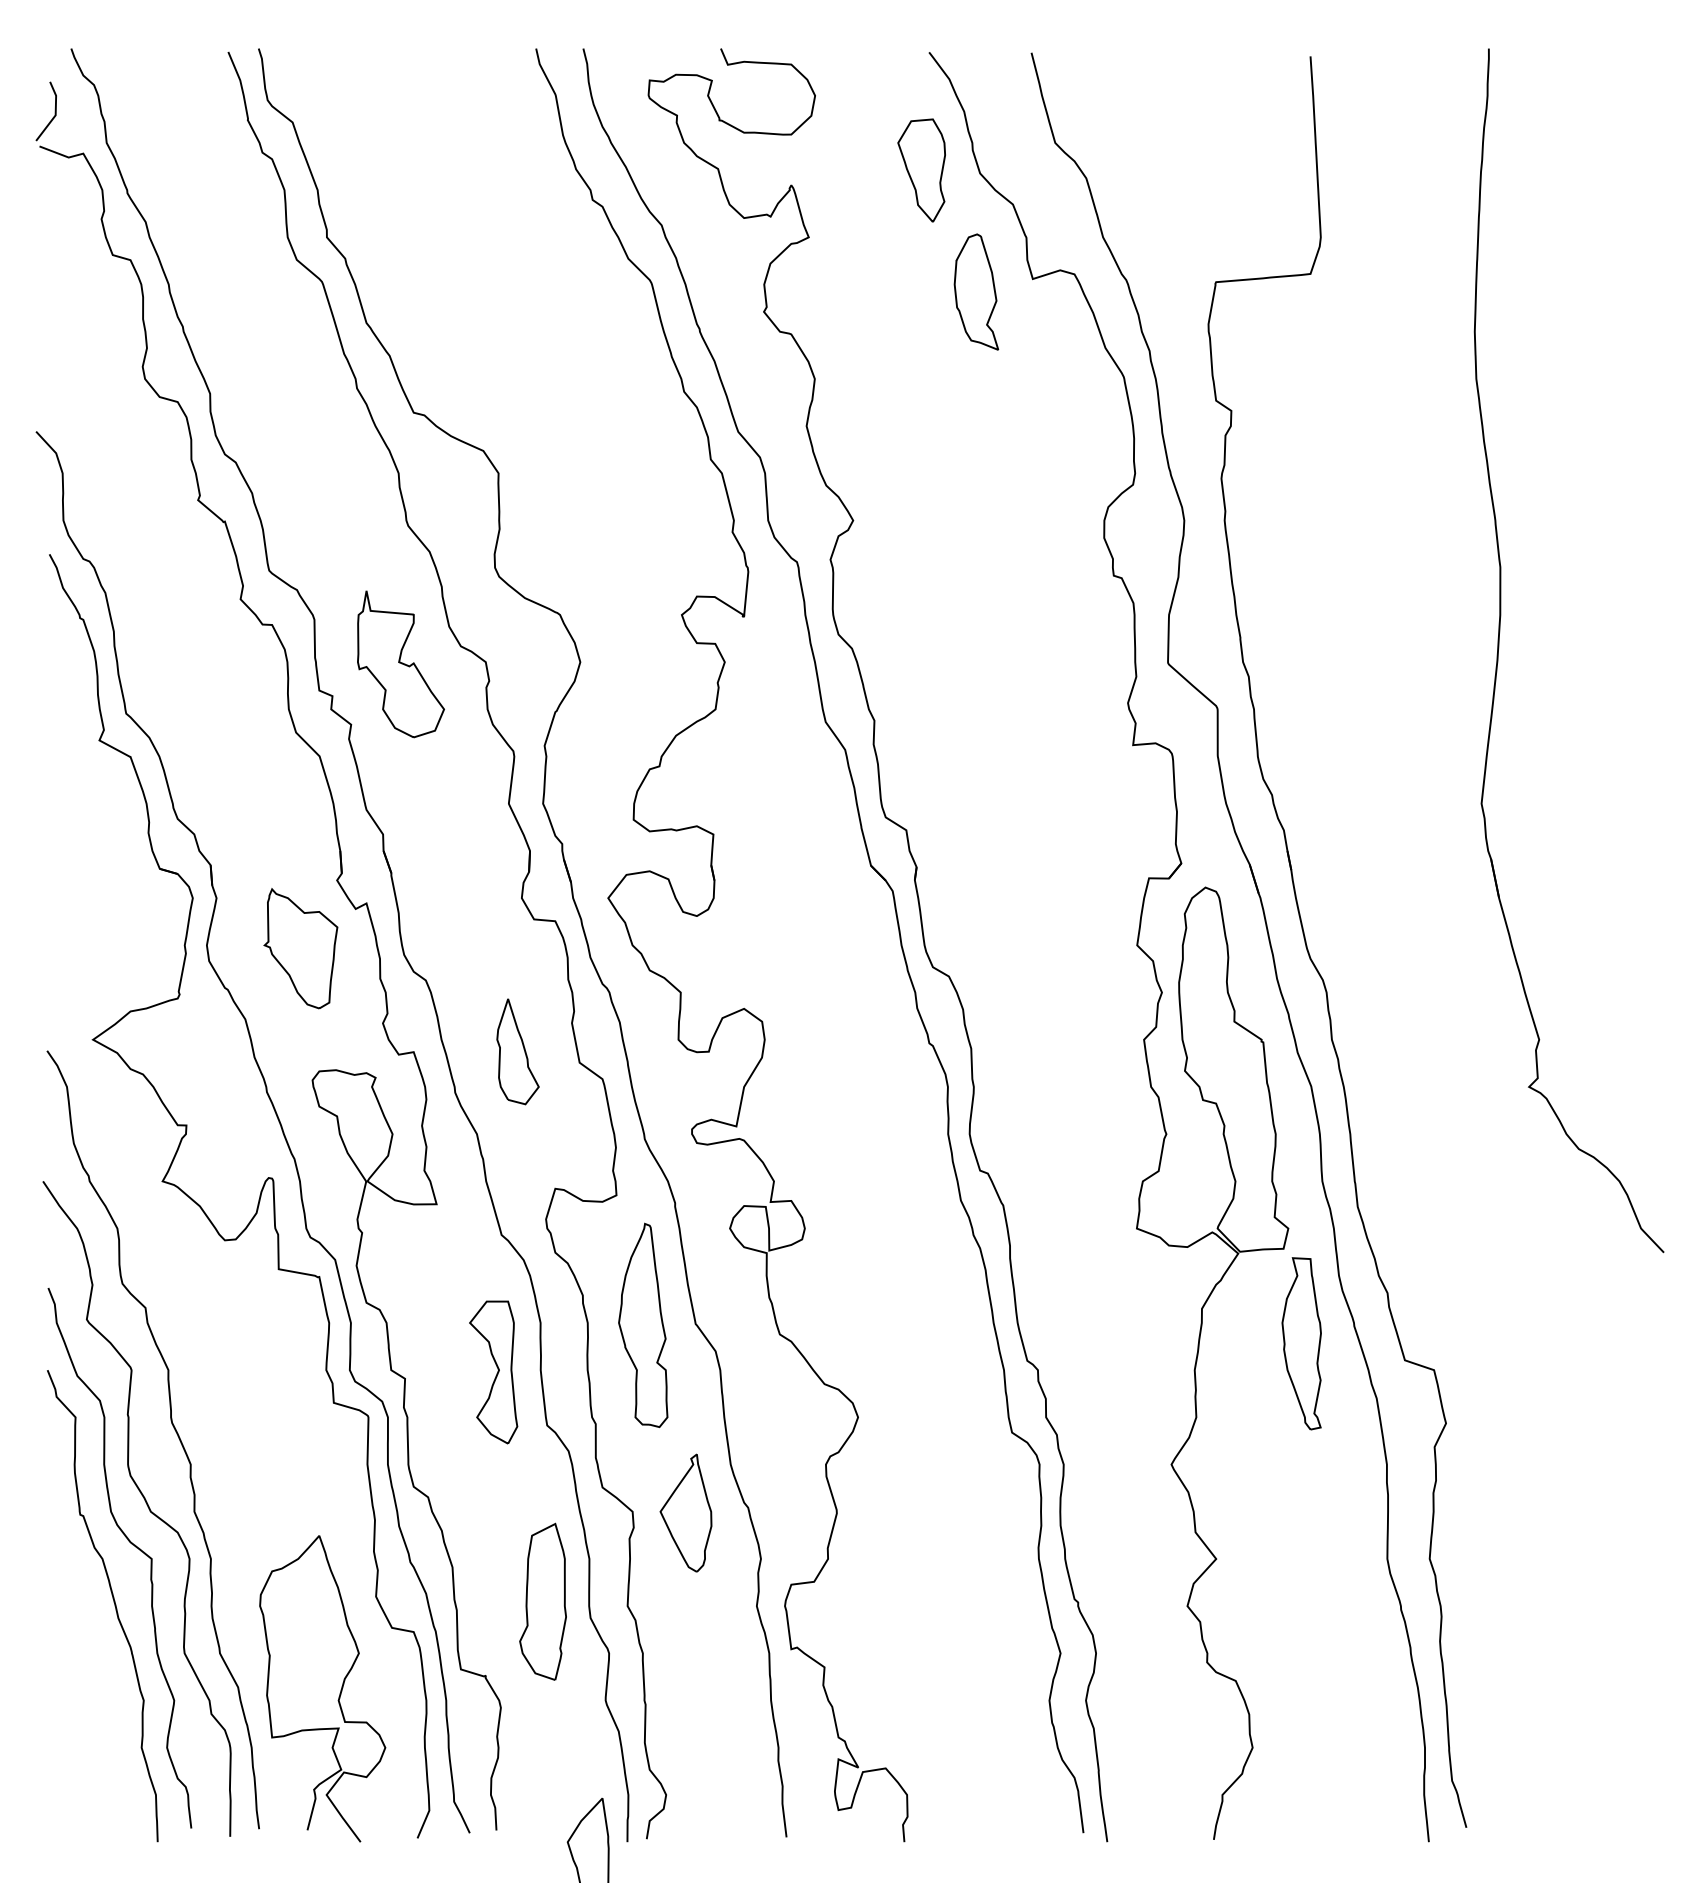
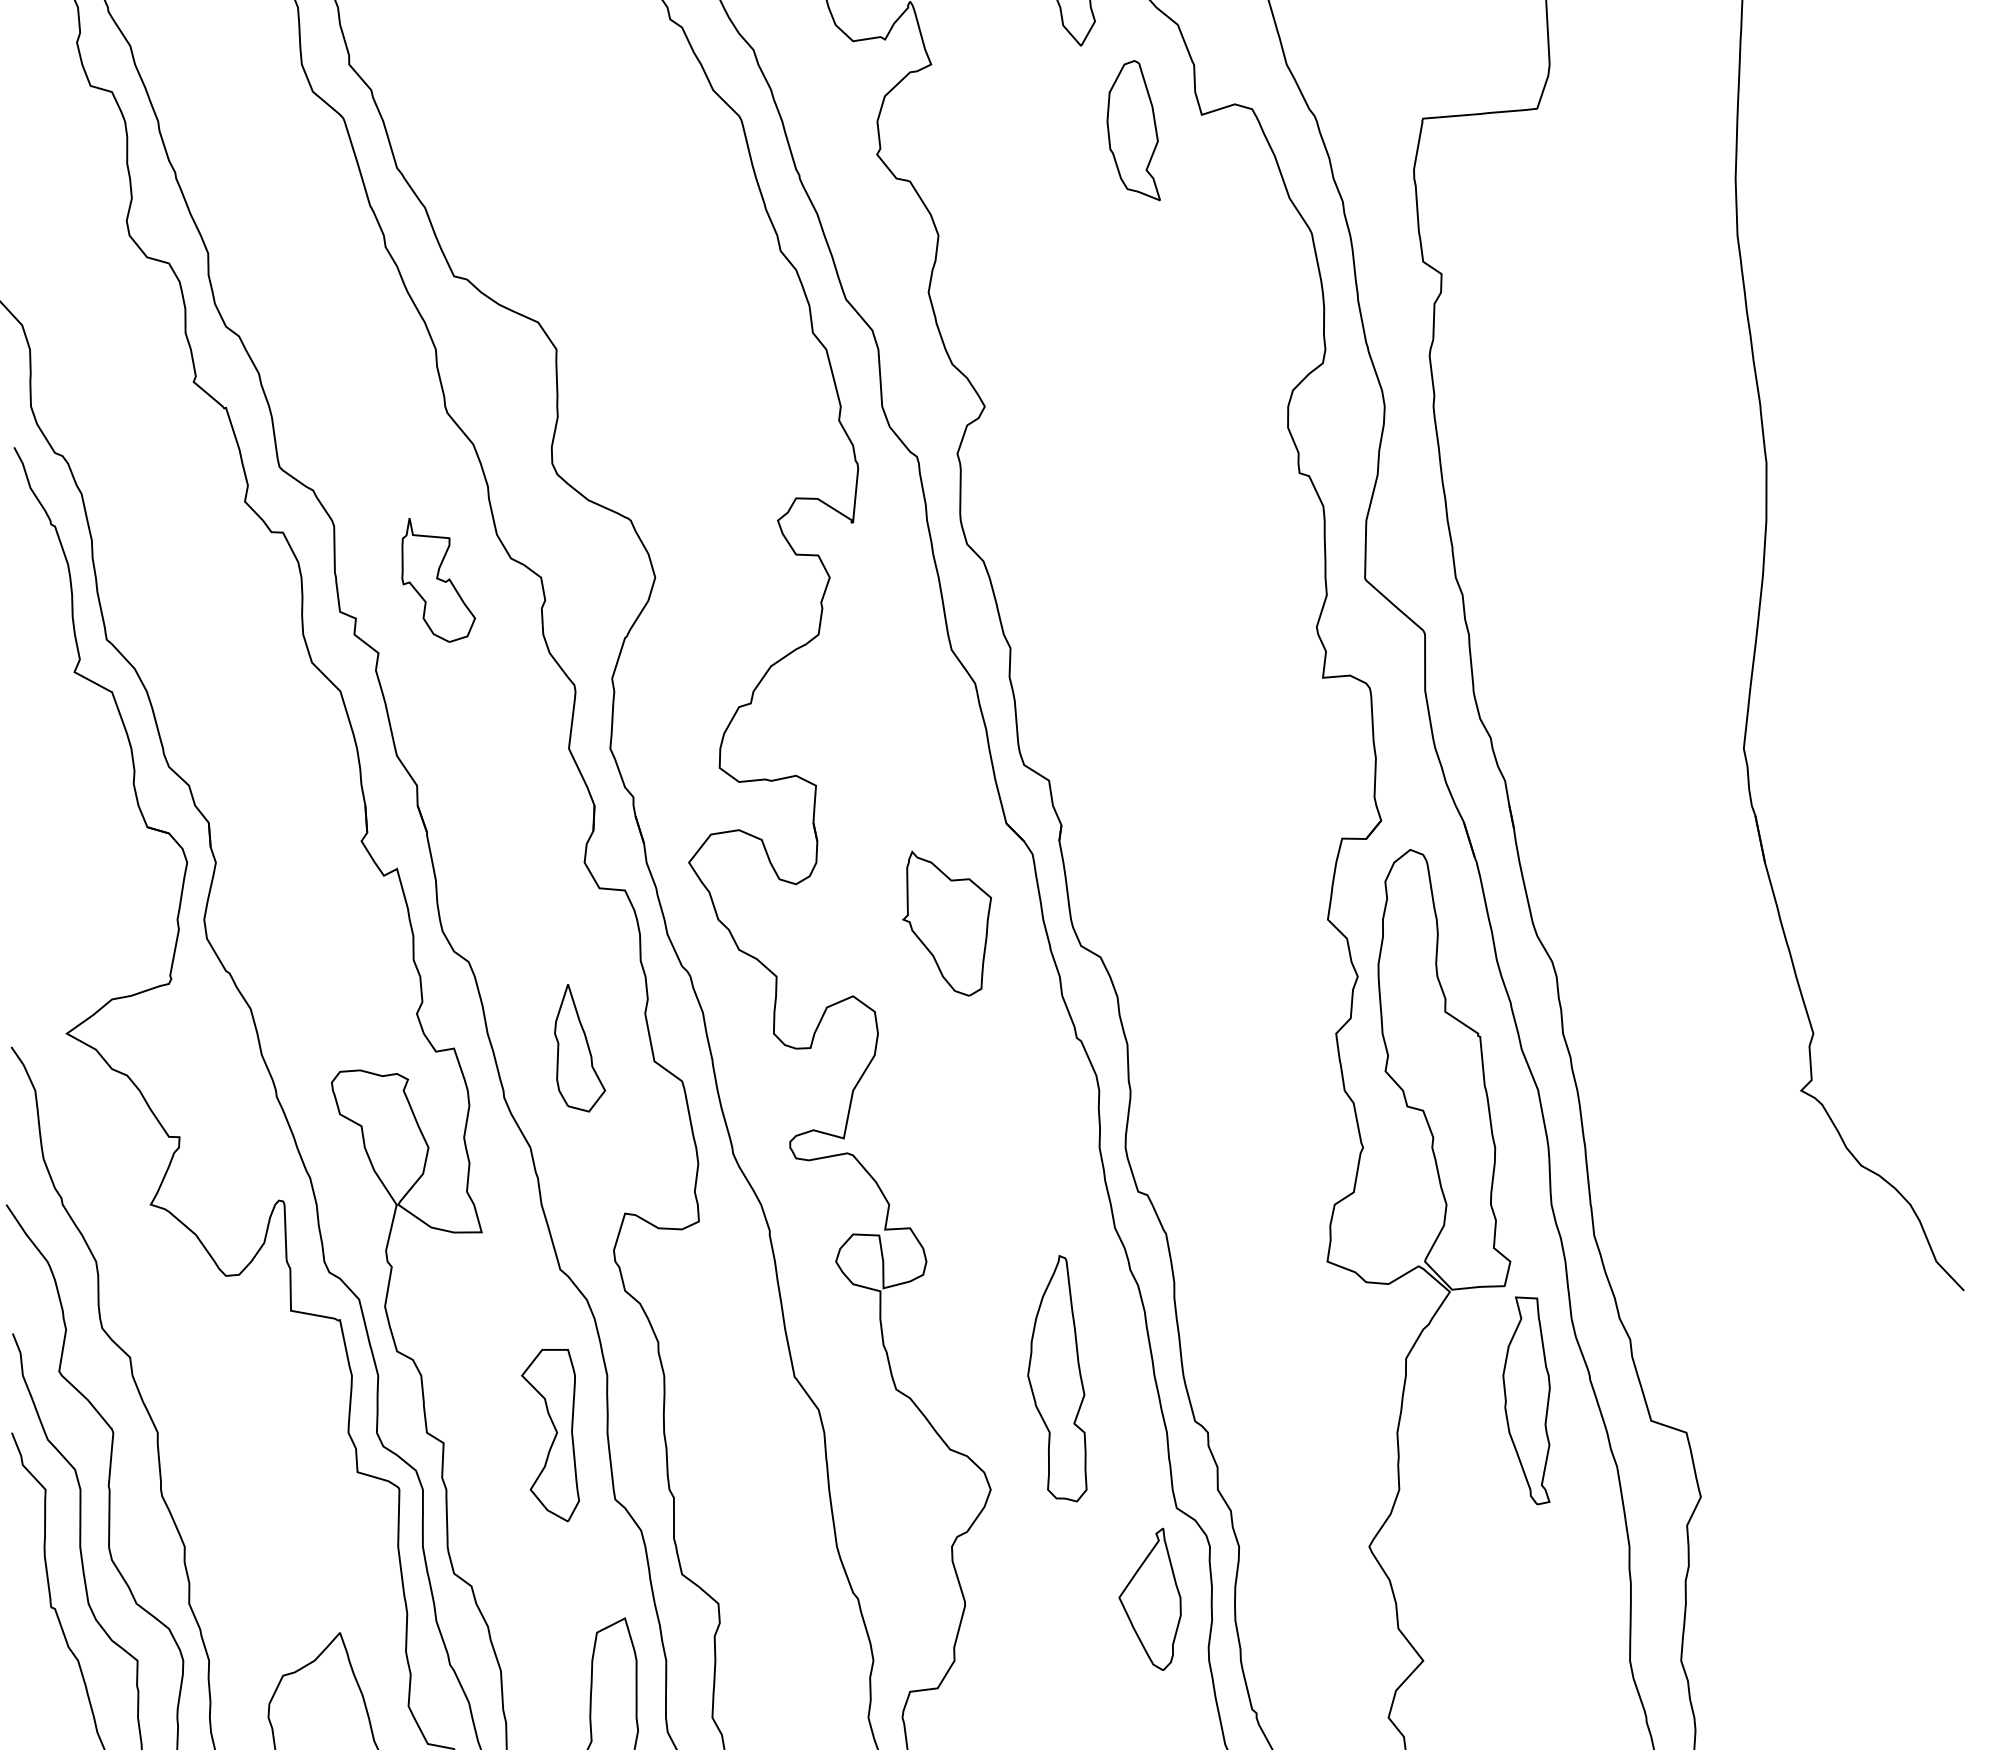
part: (400, 664) -> (438, 580), size x0.7
part: (300, 948) -> (946, 923), moved
part: (643, 1324) -> (1057, 1377), moved
part: (685, 1512) -> (1149, 1598), moved

